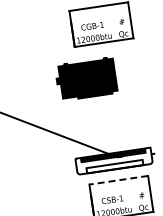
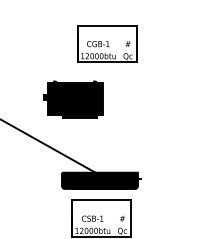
part: (86, 79) -> (73, 99), moved
fill: (115, 160) -> (101, 180), added
line: (118, 180) -> (101, 200), dashed -> solid

